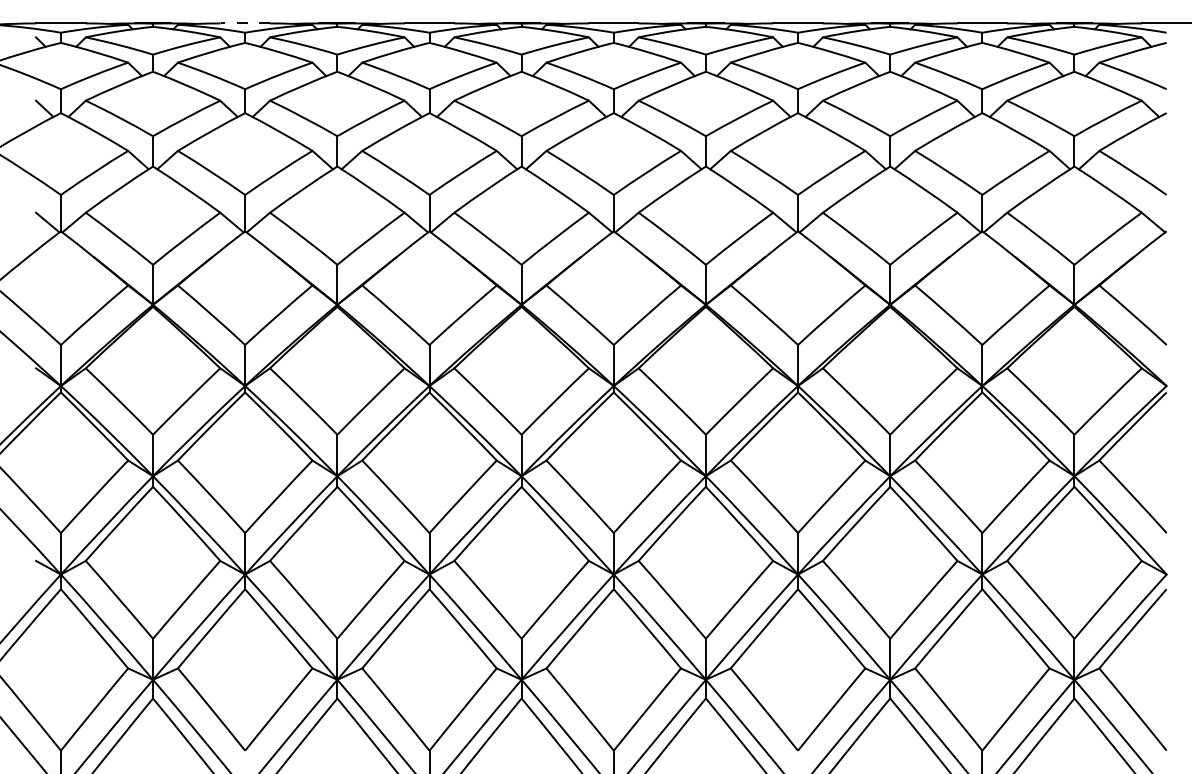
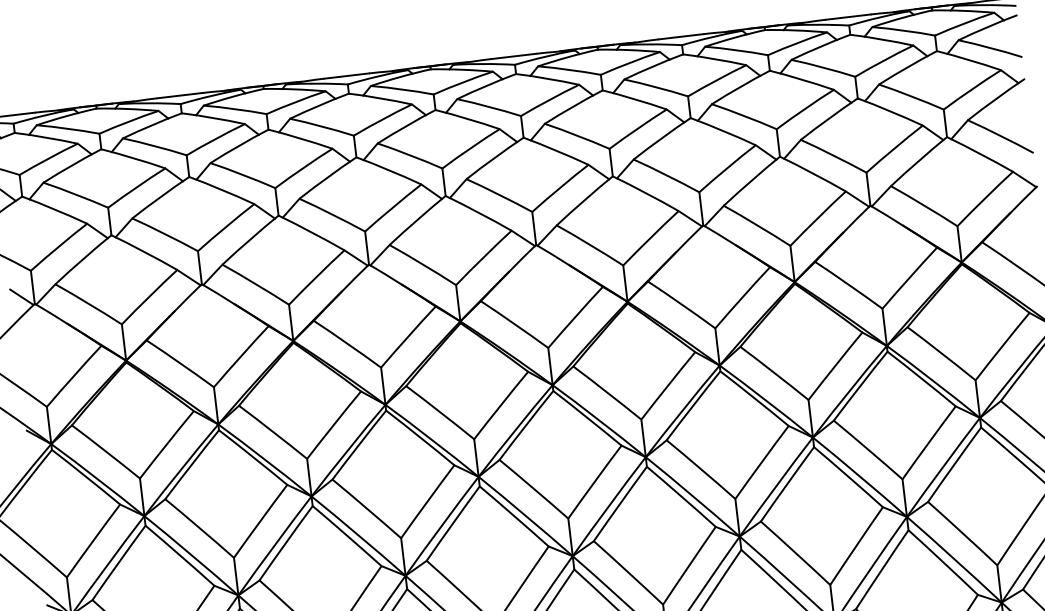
line: (245, 23) -> (180, 95), dashed -> solid

